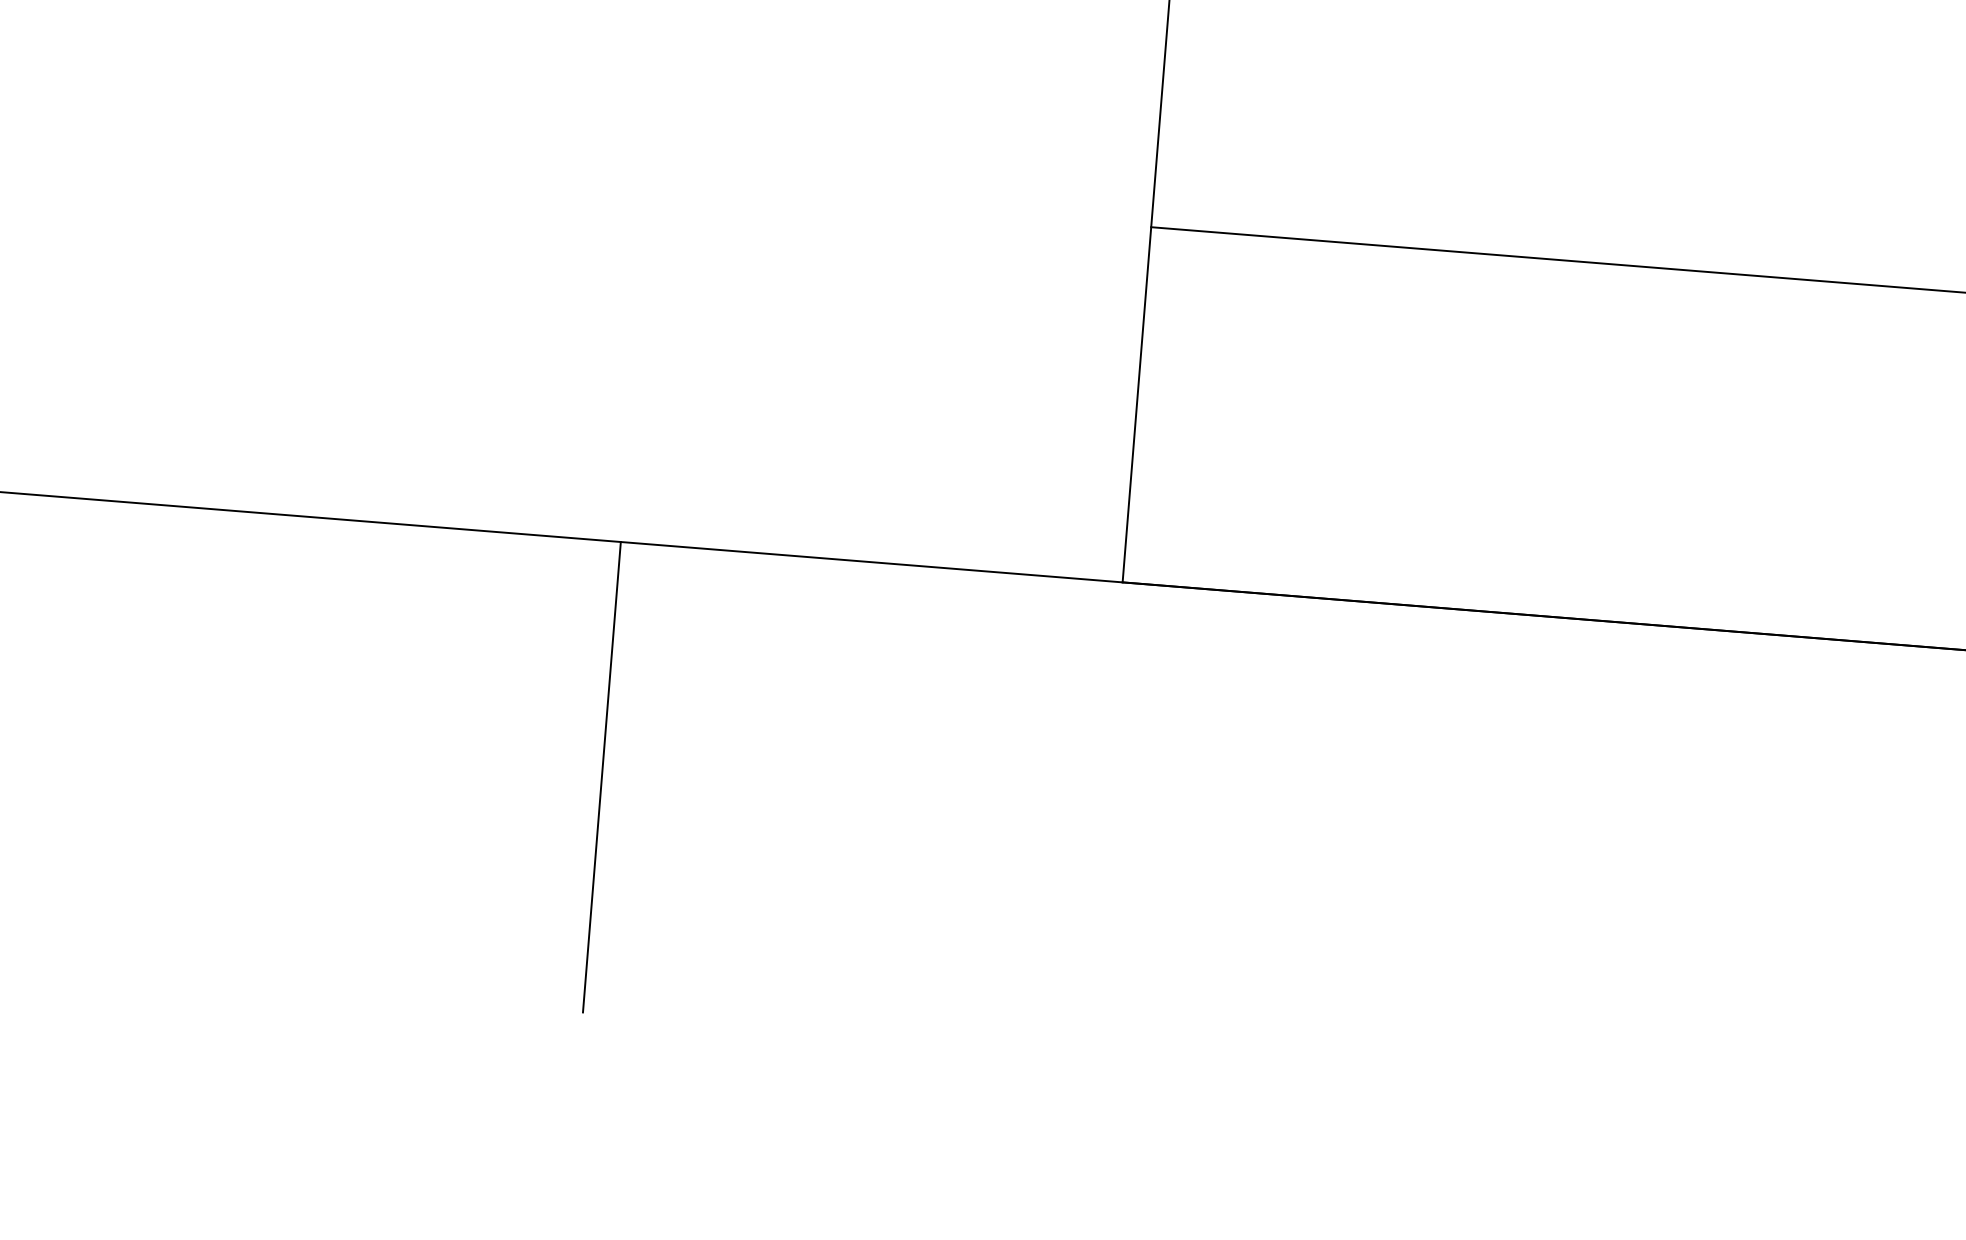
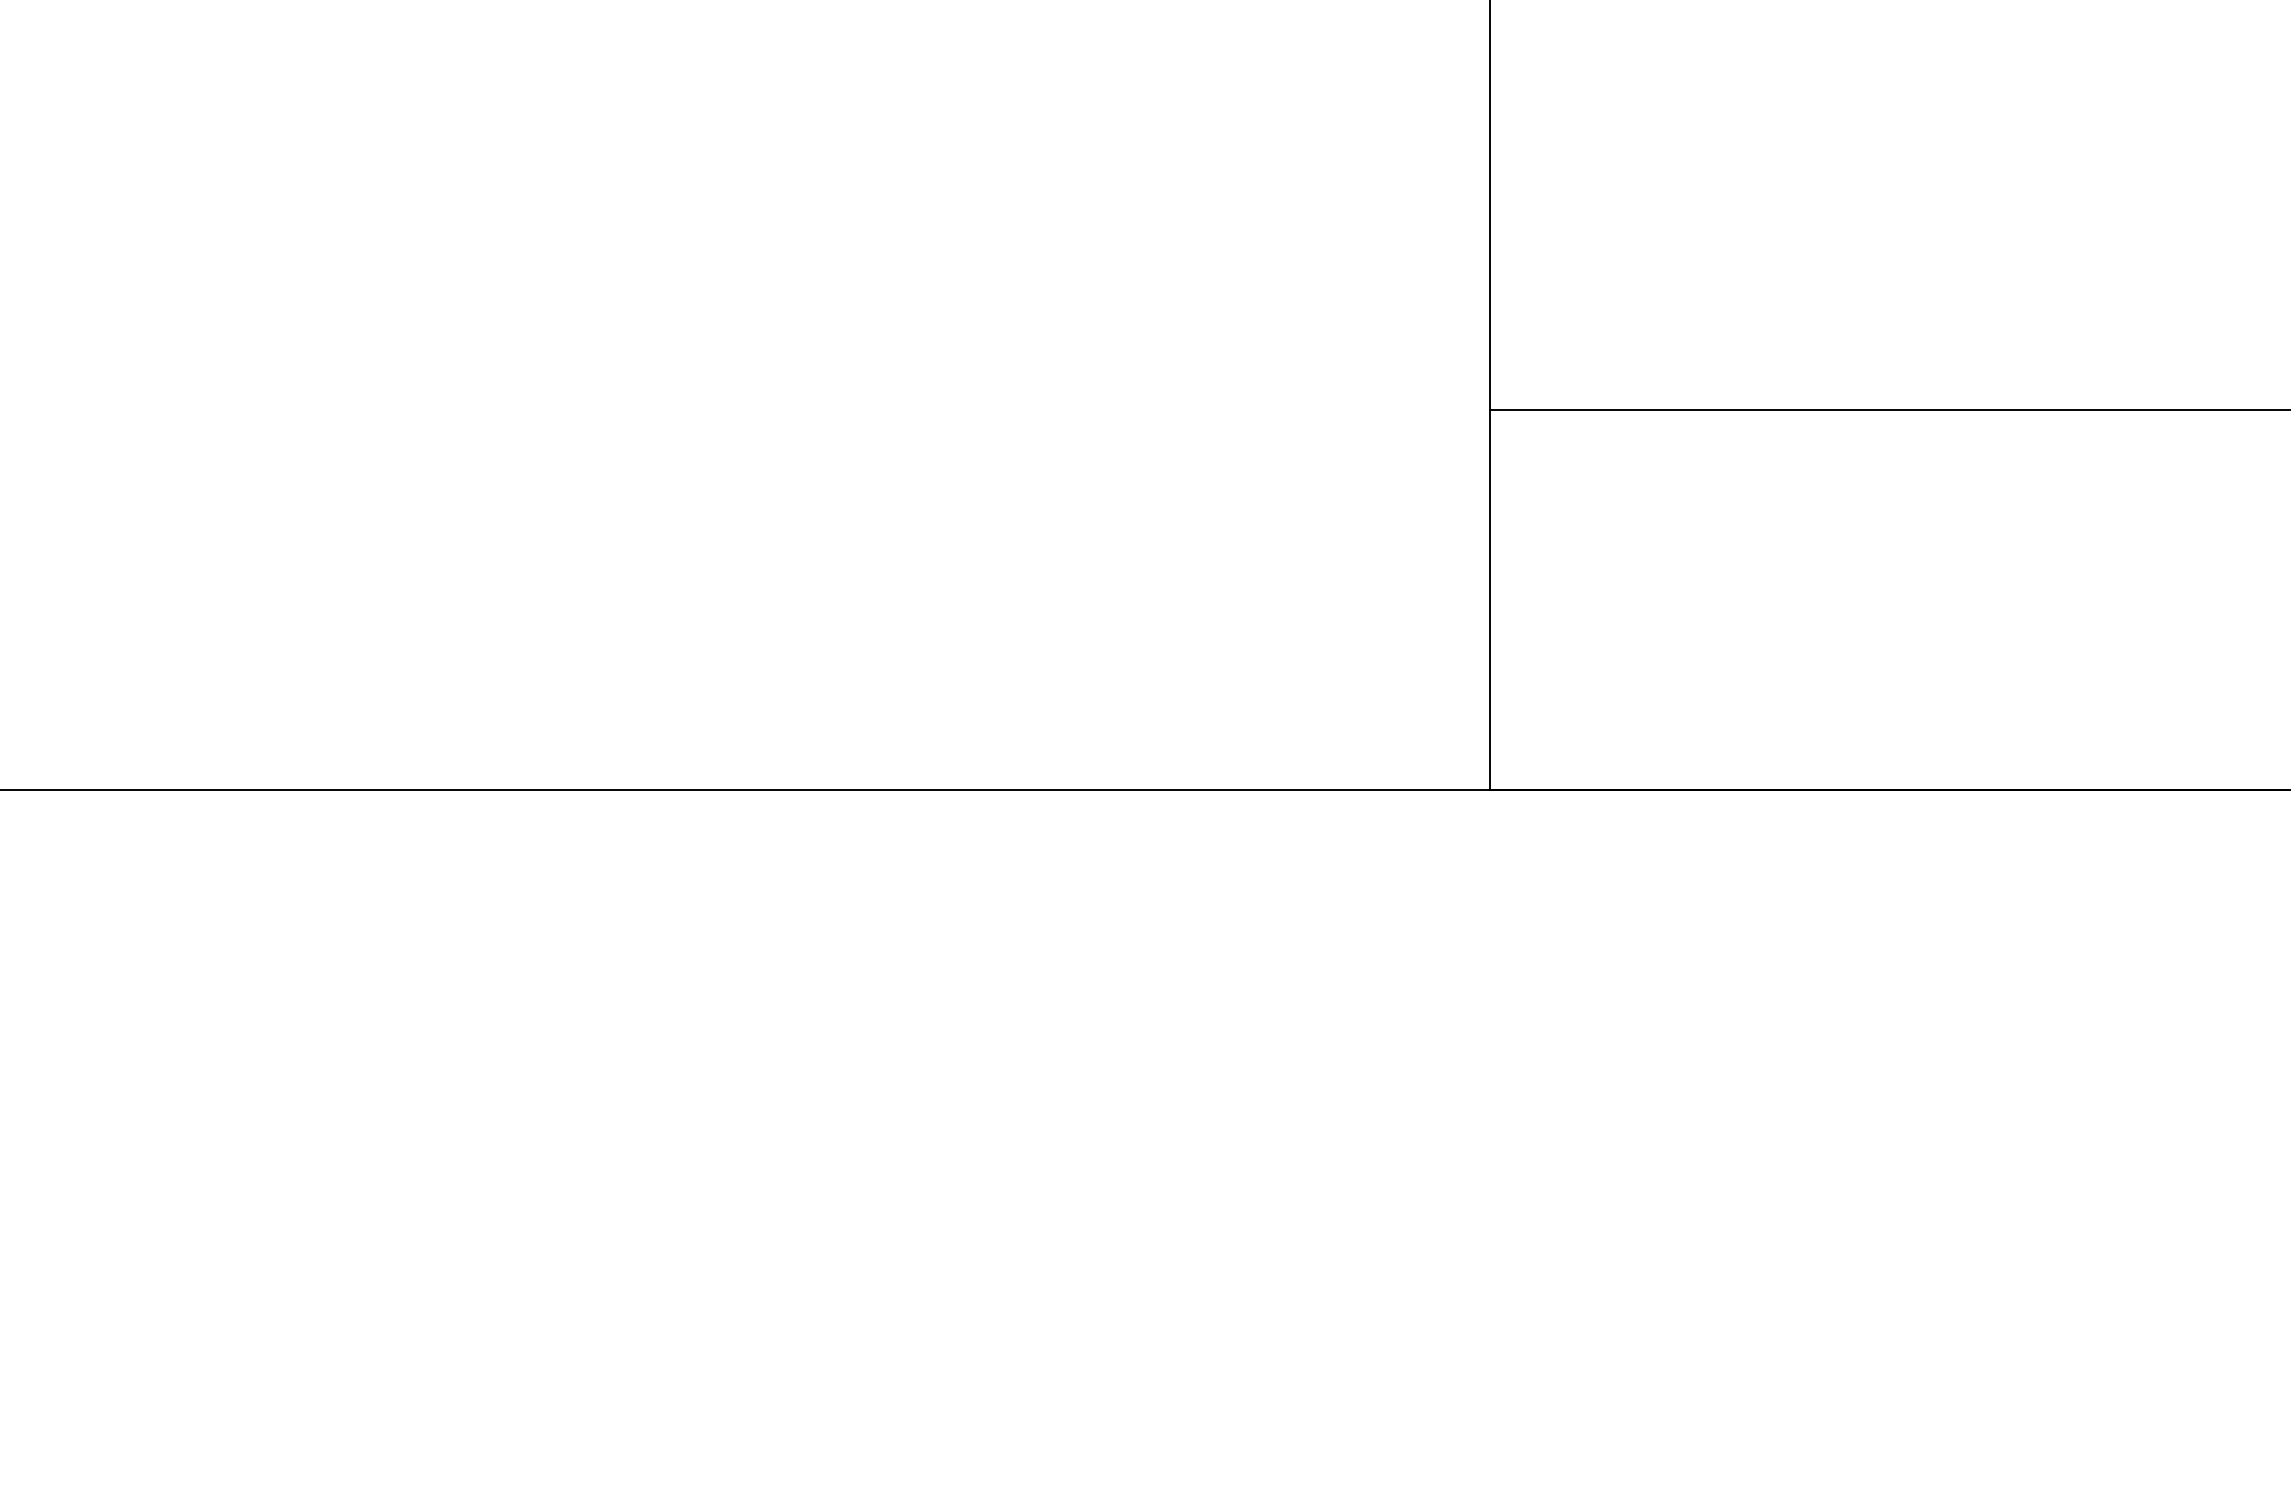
line: (602, 776) -> (953, 1040), removed

